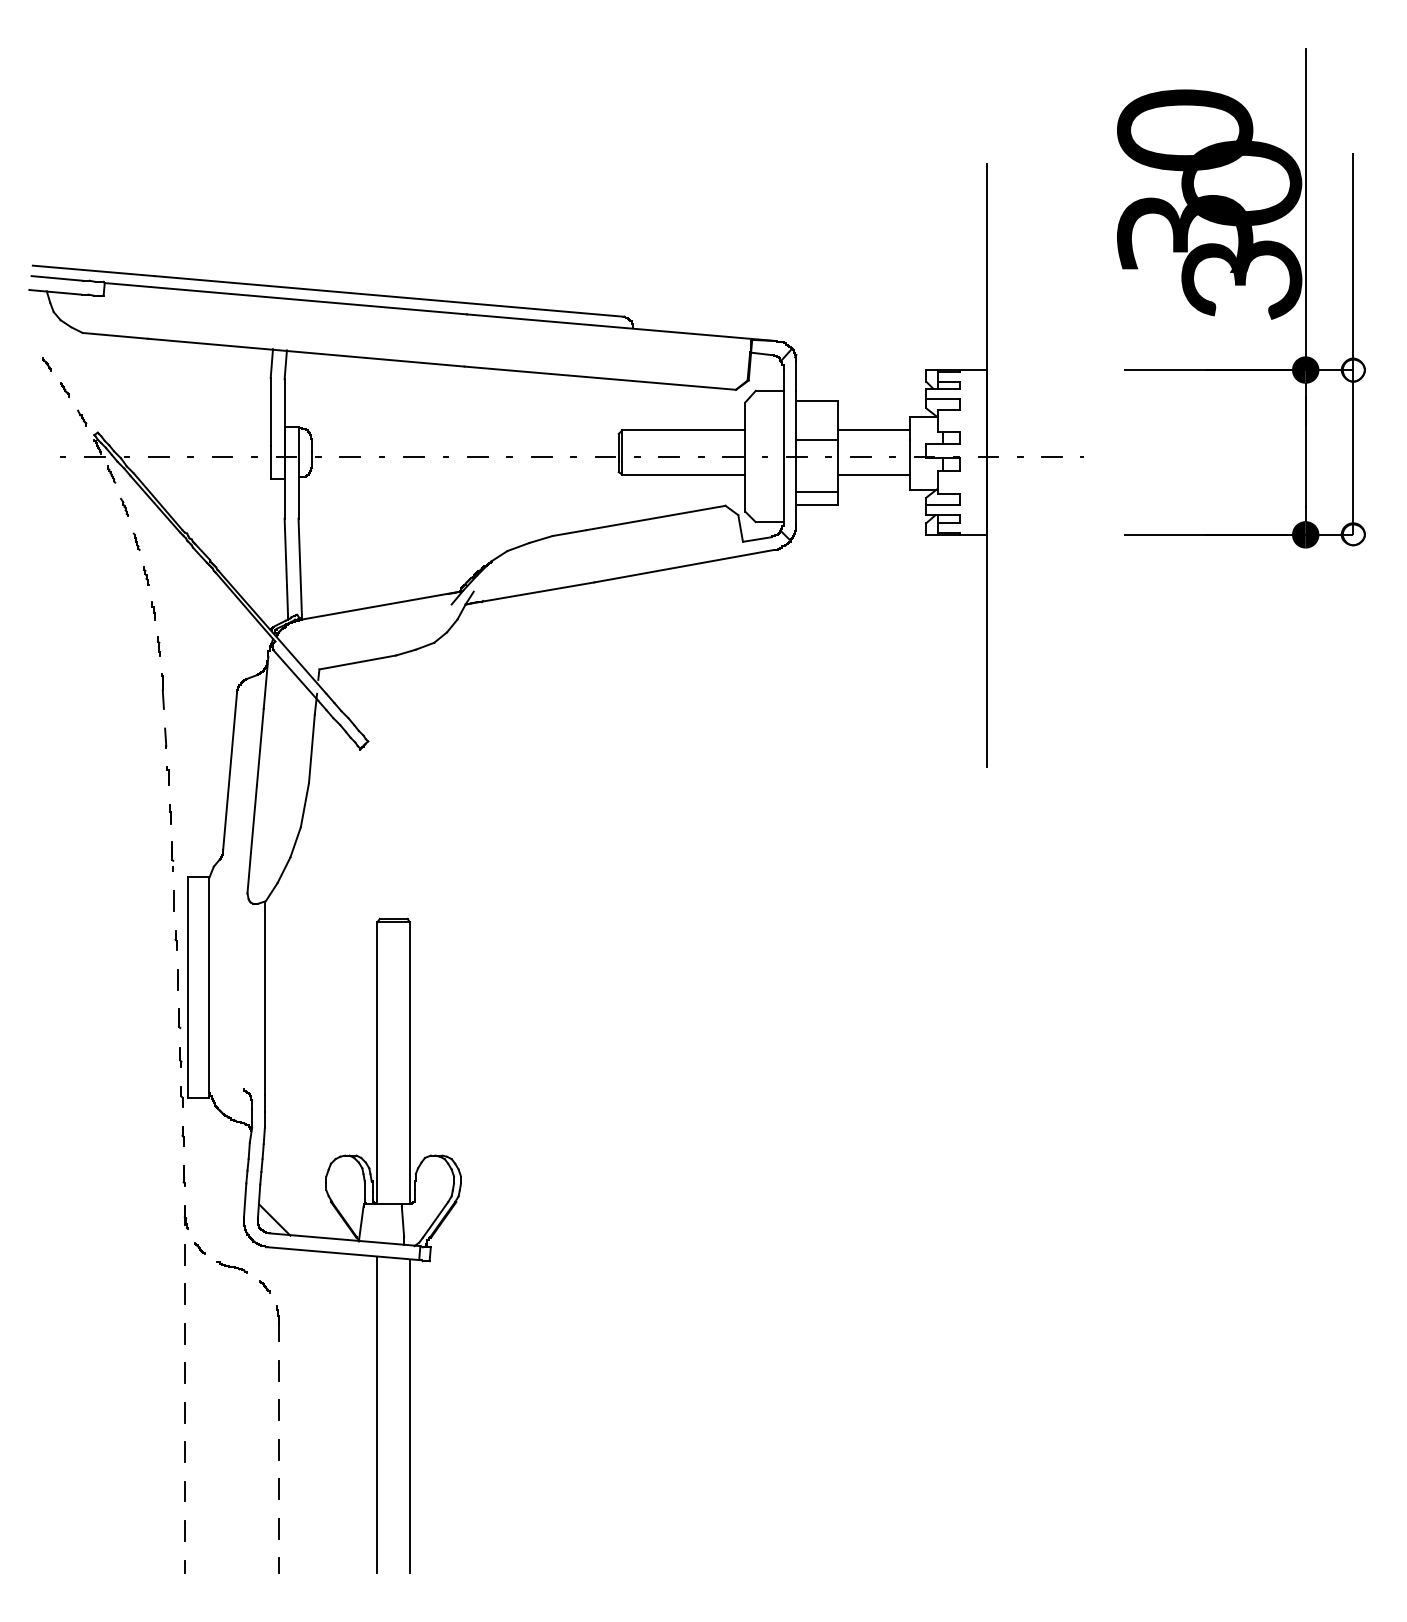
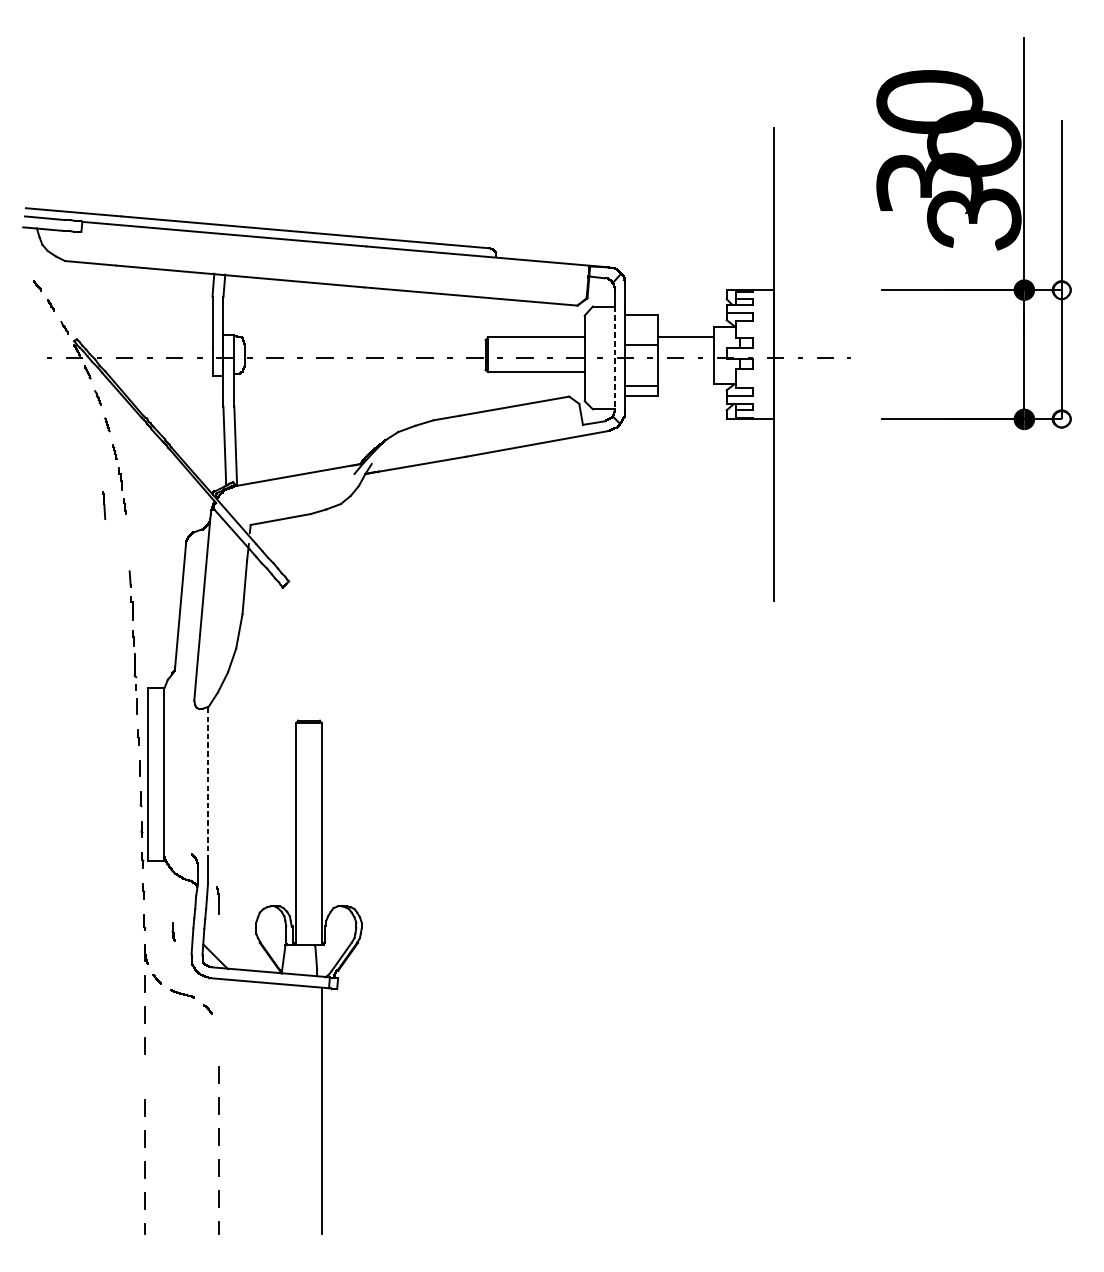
line: (783, 456) -> (614, 357), solid -> dashed
line: (874, 474) -> (686, 372), removed
part: (153, 610) -> (120, 478), size x1.6
line: (162, 691) -> (104, 505), moved
part: (167, 775) -> (131, 608), size x1.6
part: (172, 856) -> (135, 671), size x1.6
line: (264, 999) -> (207, 783), solid -> dashed
part: (220, 1188) -> (173, 932), added
part: (277, 1323) -> (217, 899), moved
line: (184, 1372) -> (144, 1076), removed
line: (377, 1414) -> (296, 1109), removed

